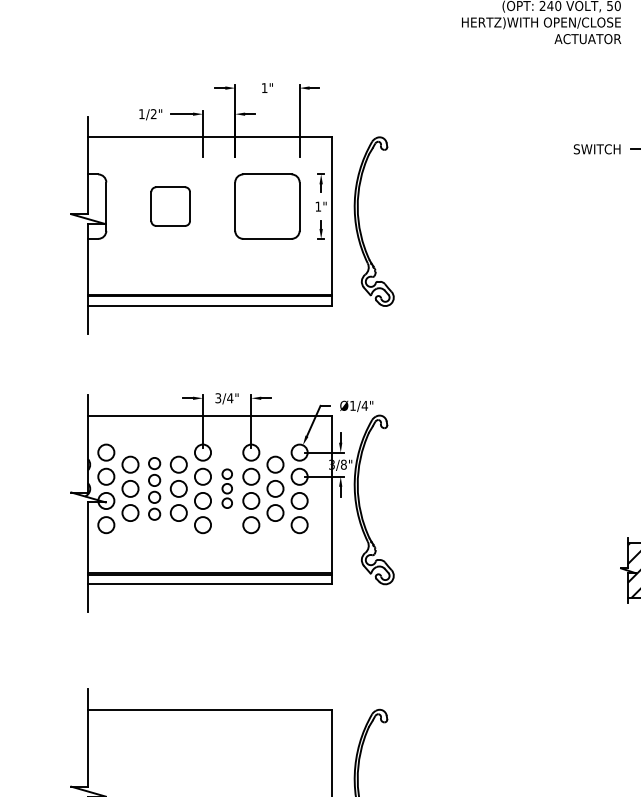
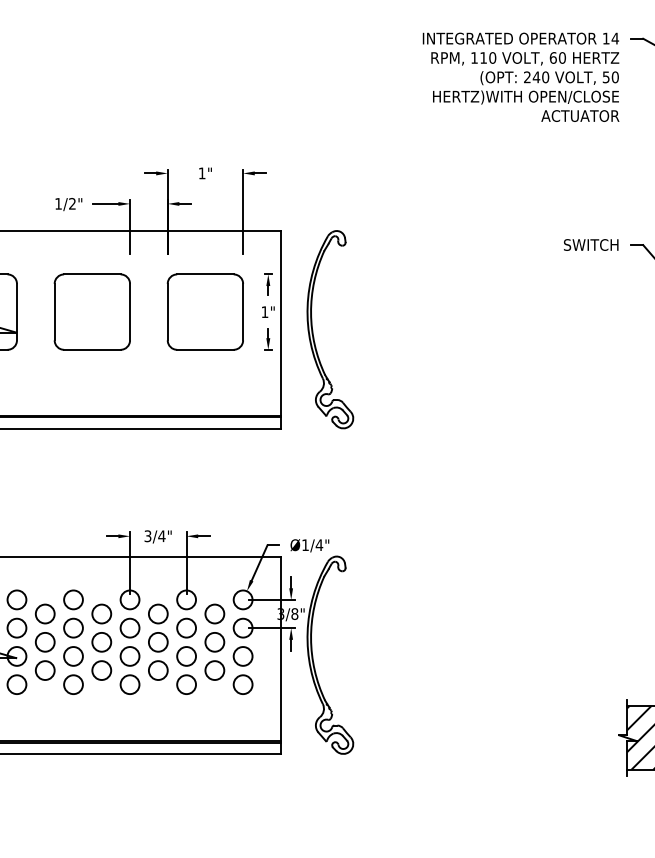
part: (170, 206) -> (92, 311), size x1.67
part: (154, 488) -> (73, 641), size x1.43
part: (227, 488) -> (158, 641), size x1.67

